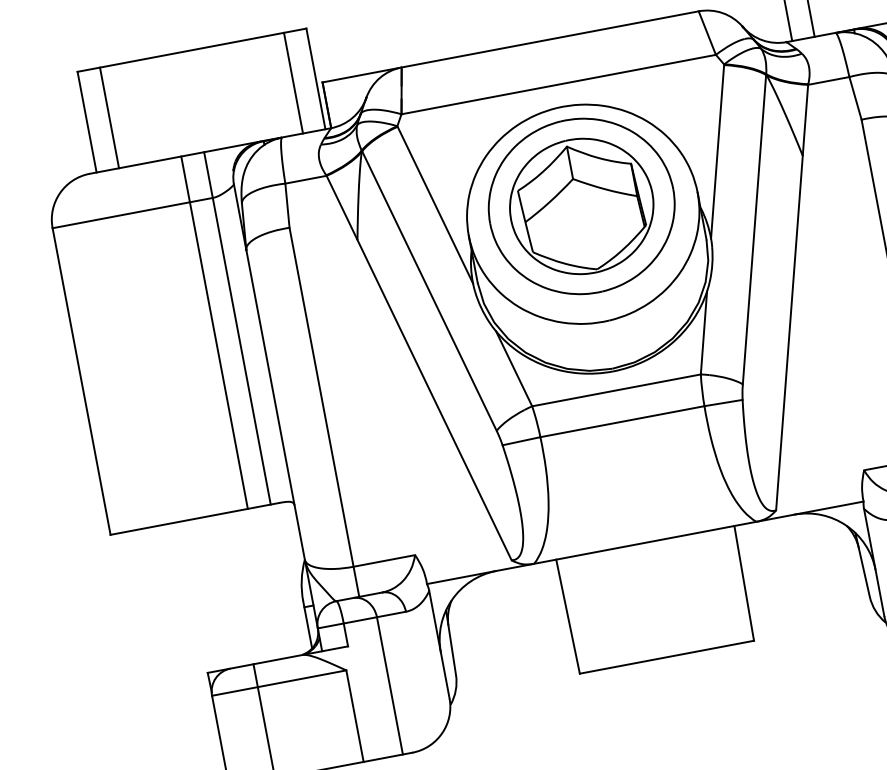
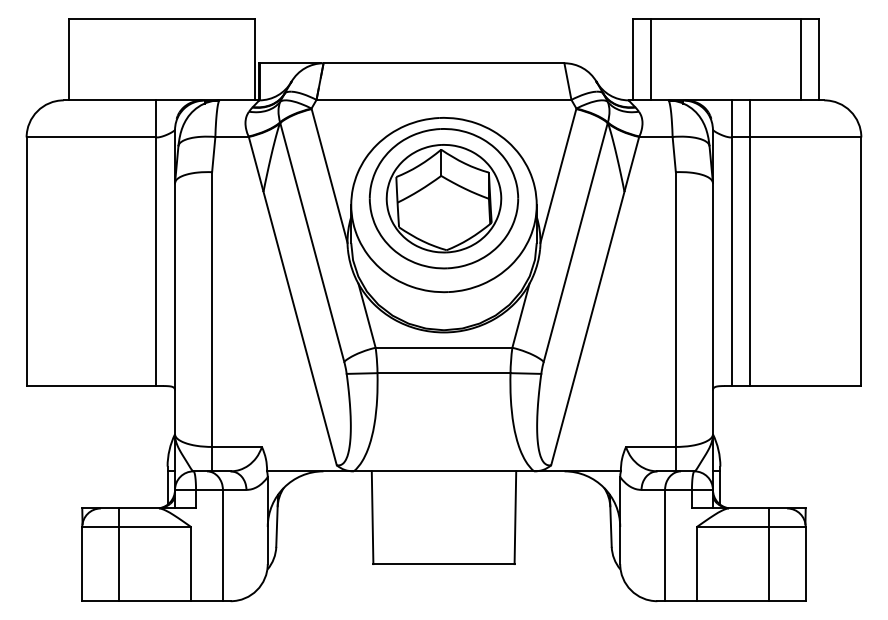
line: (293, 83) -> (236, 59), removed
line: (109, 117) -> (87, 59), removed
line: (214, 333) -> (137, 243), removed

